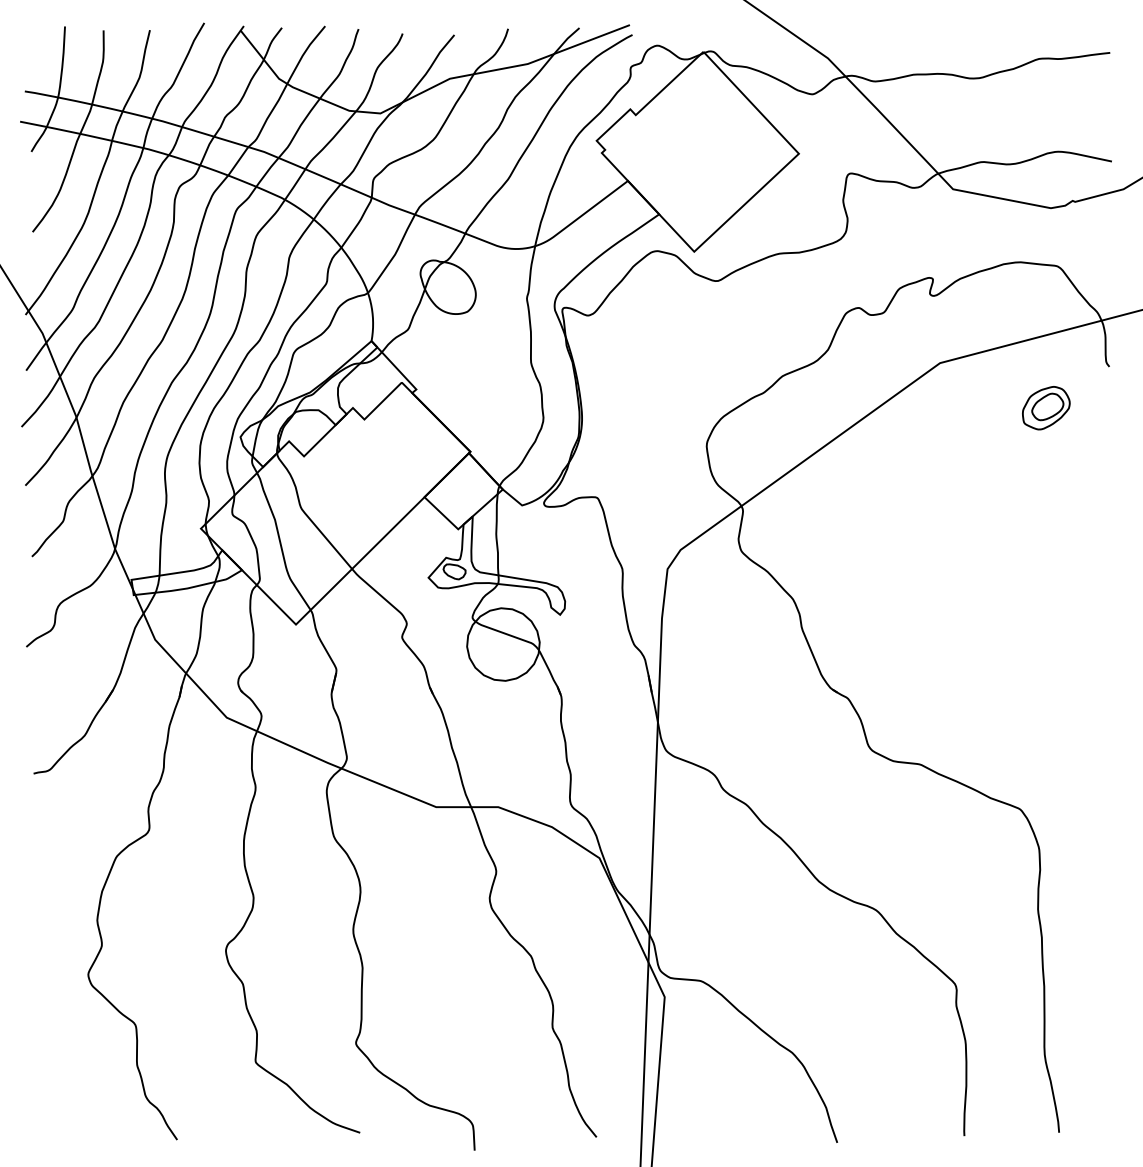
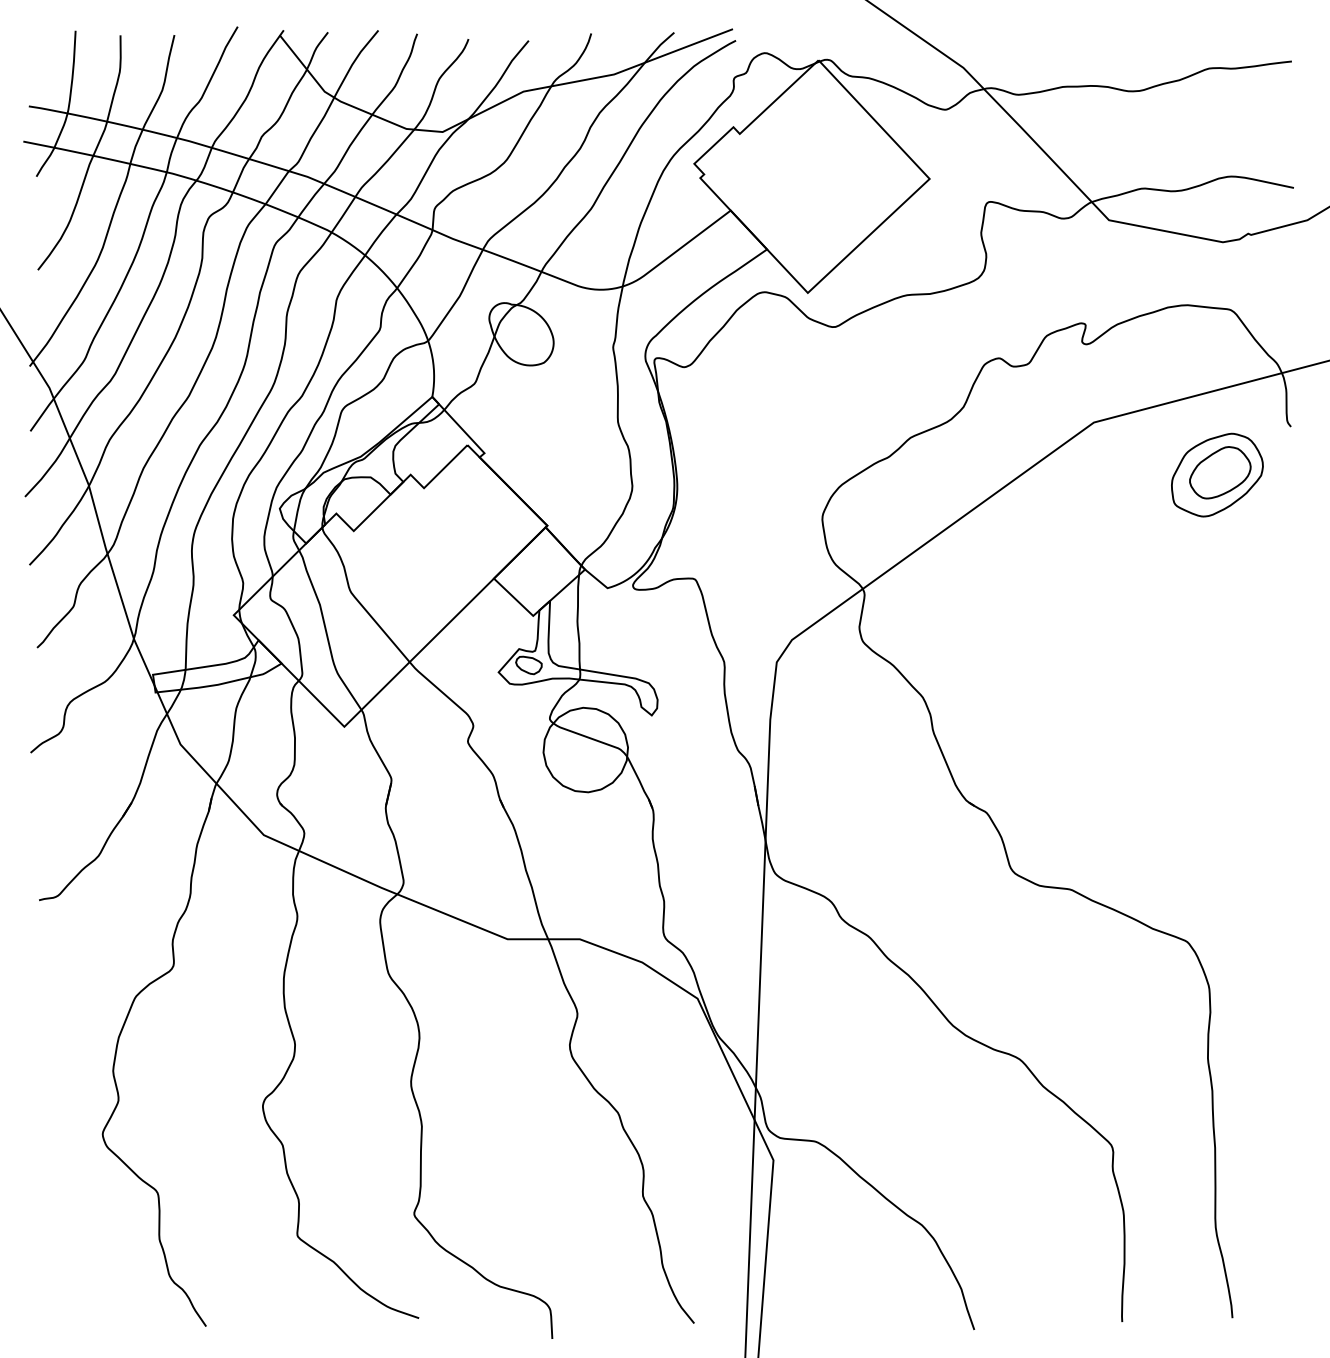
part: (1046, 407) -> (1217, 474), size x1.67

